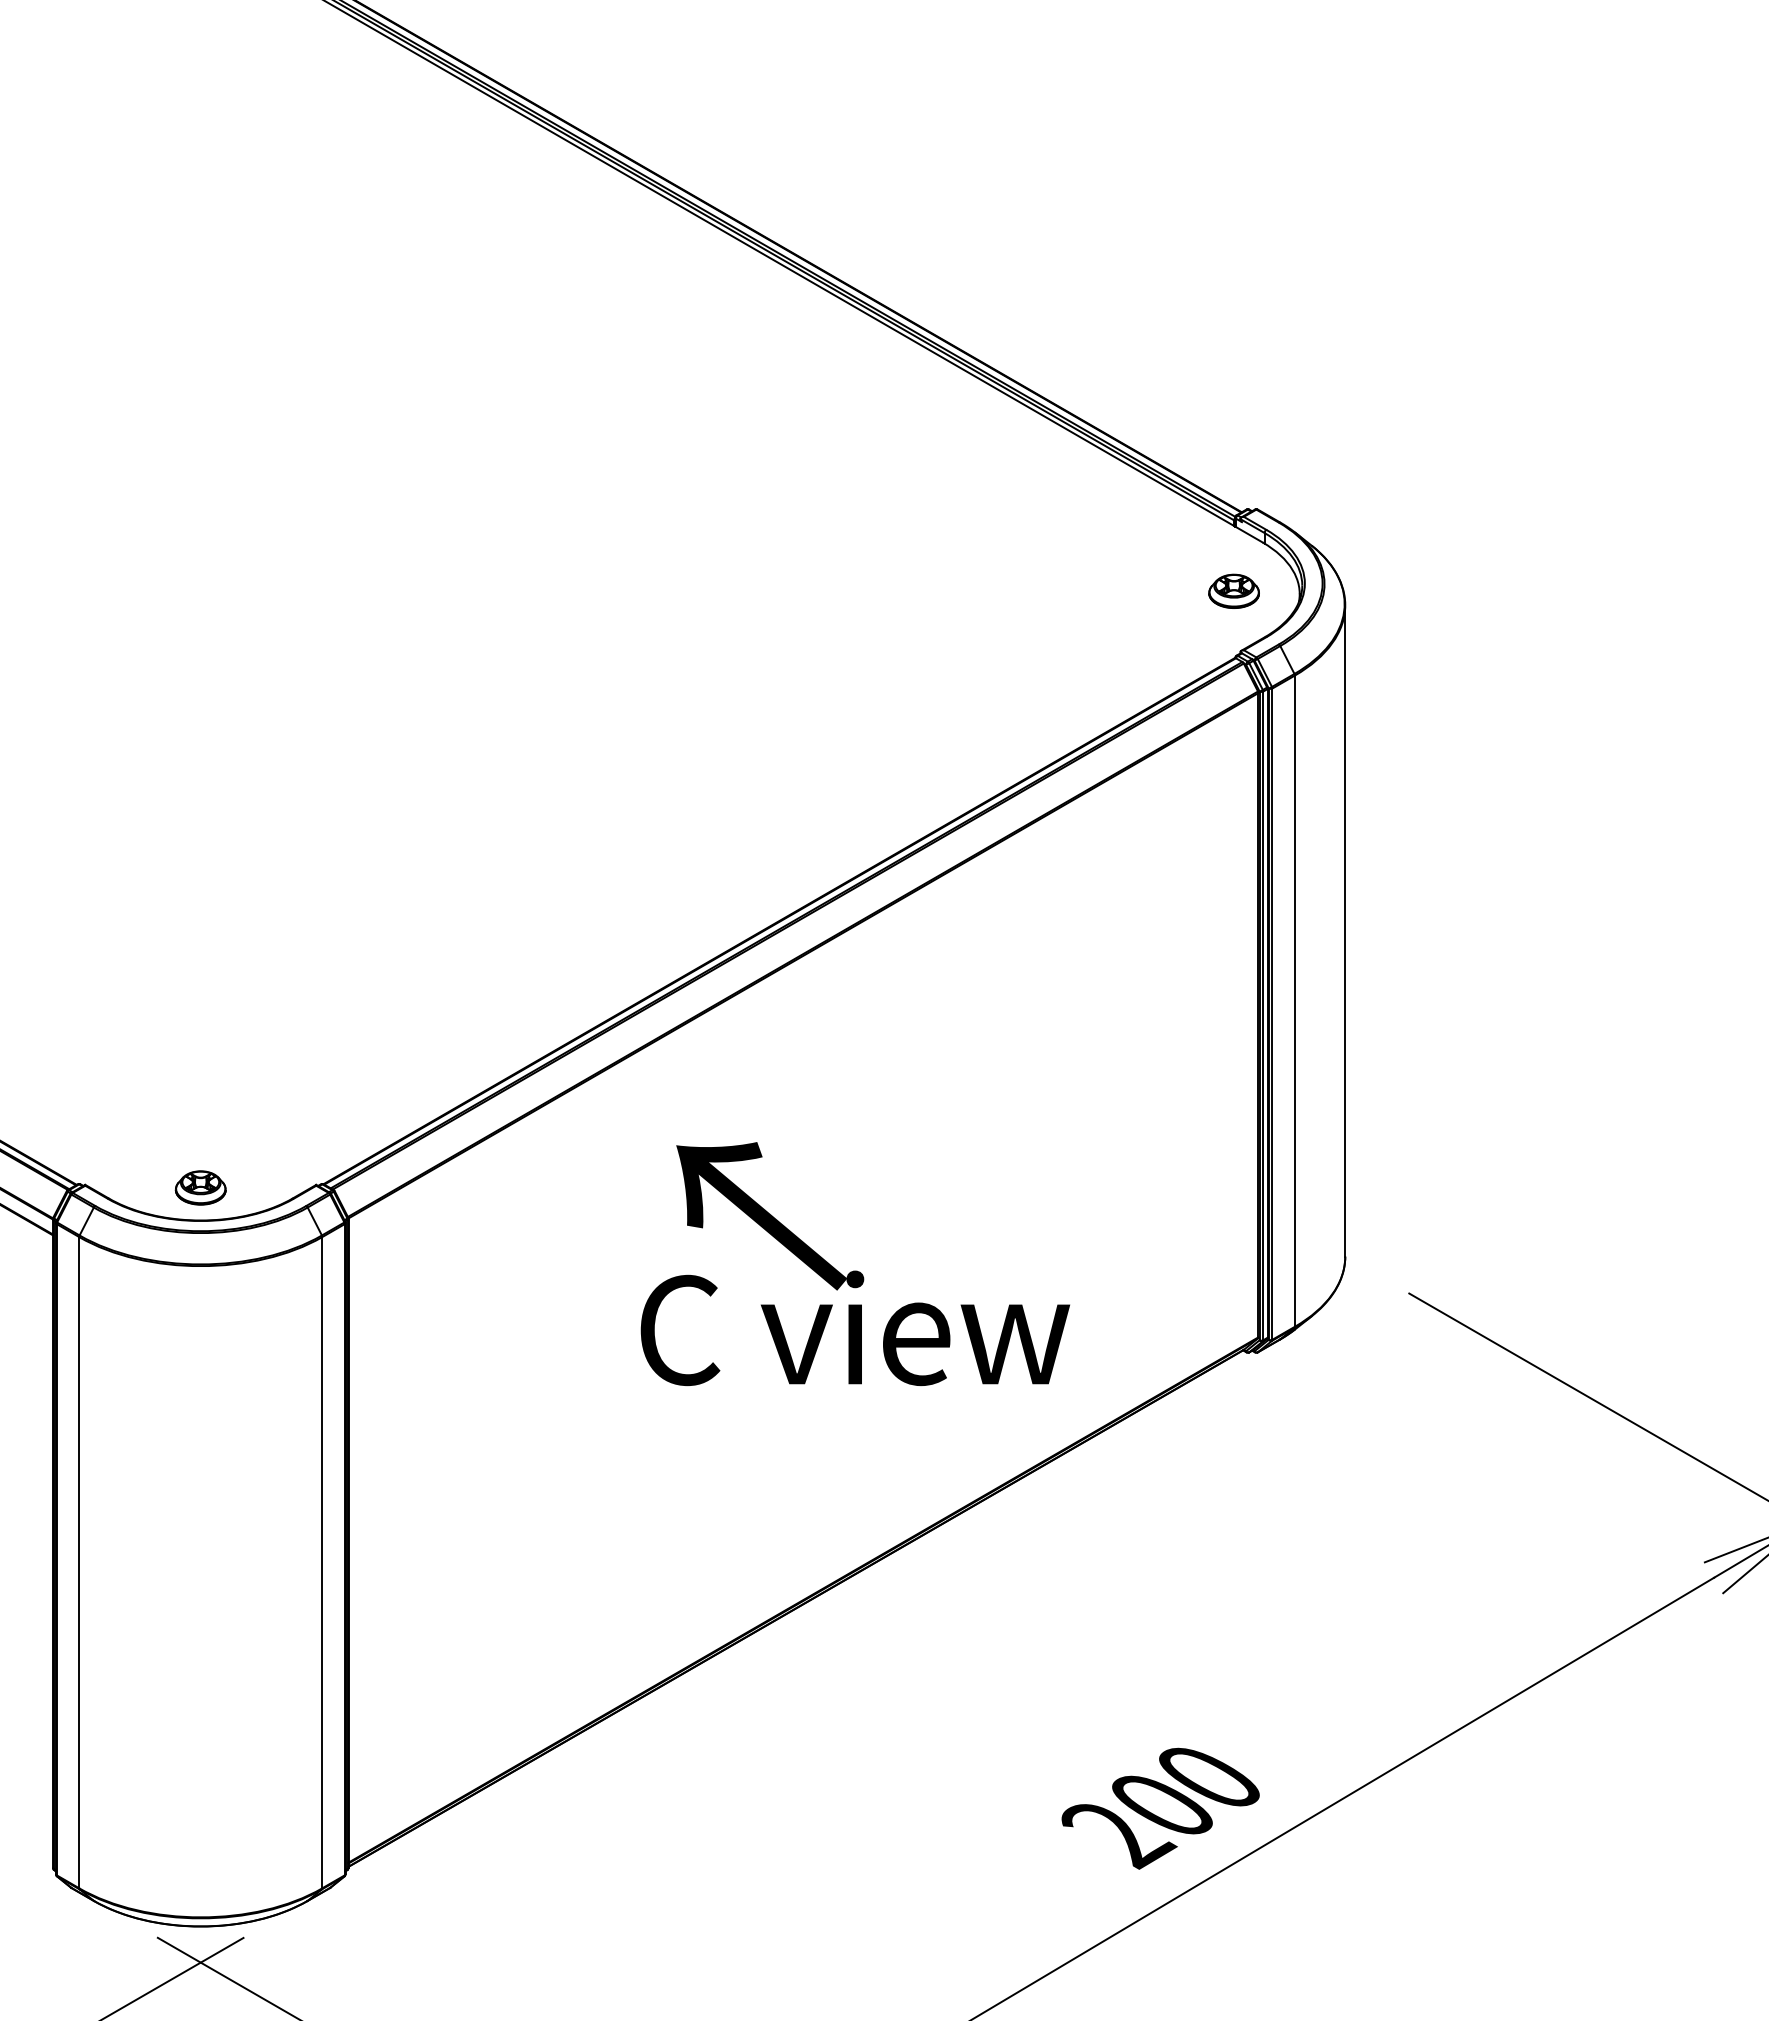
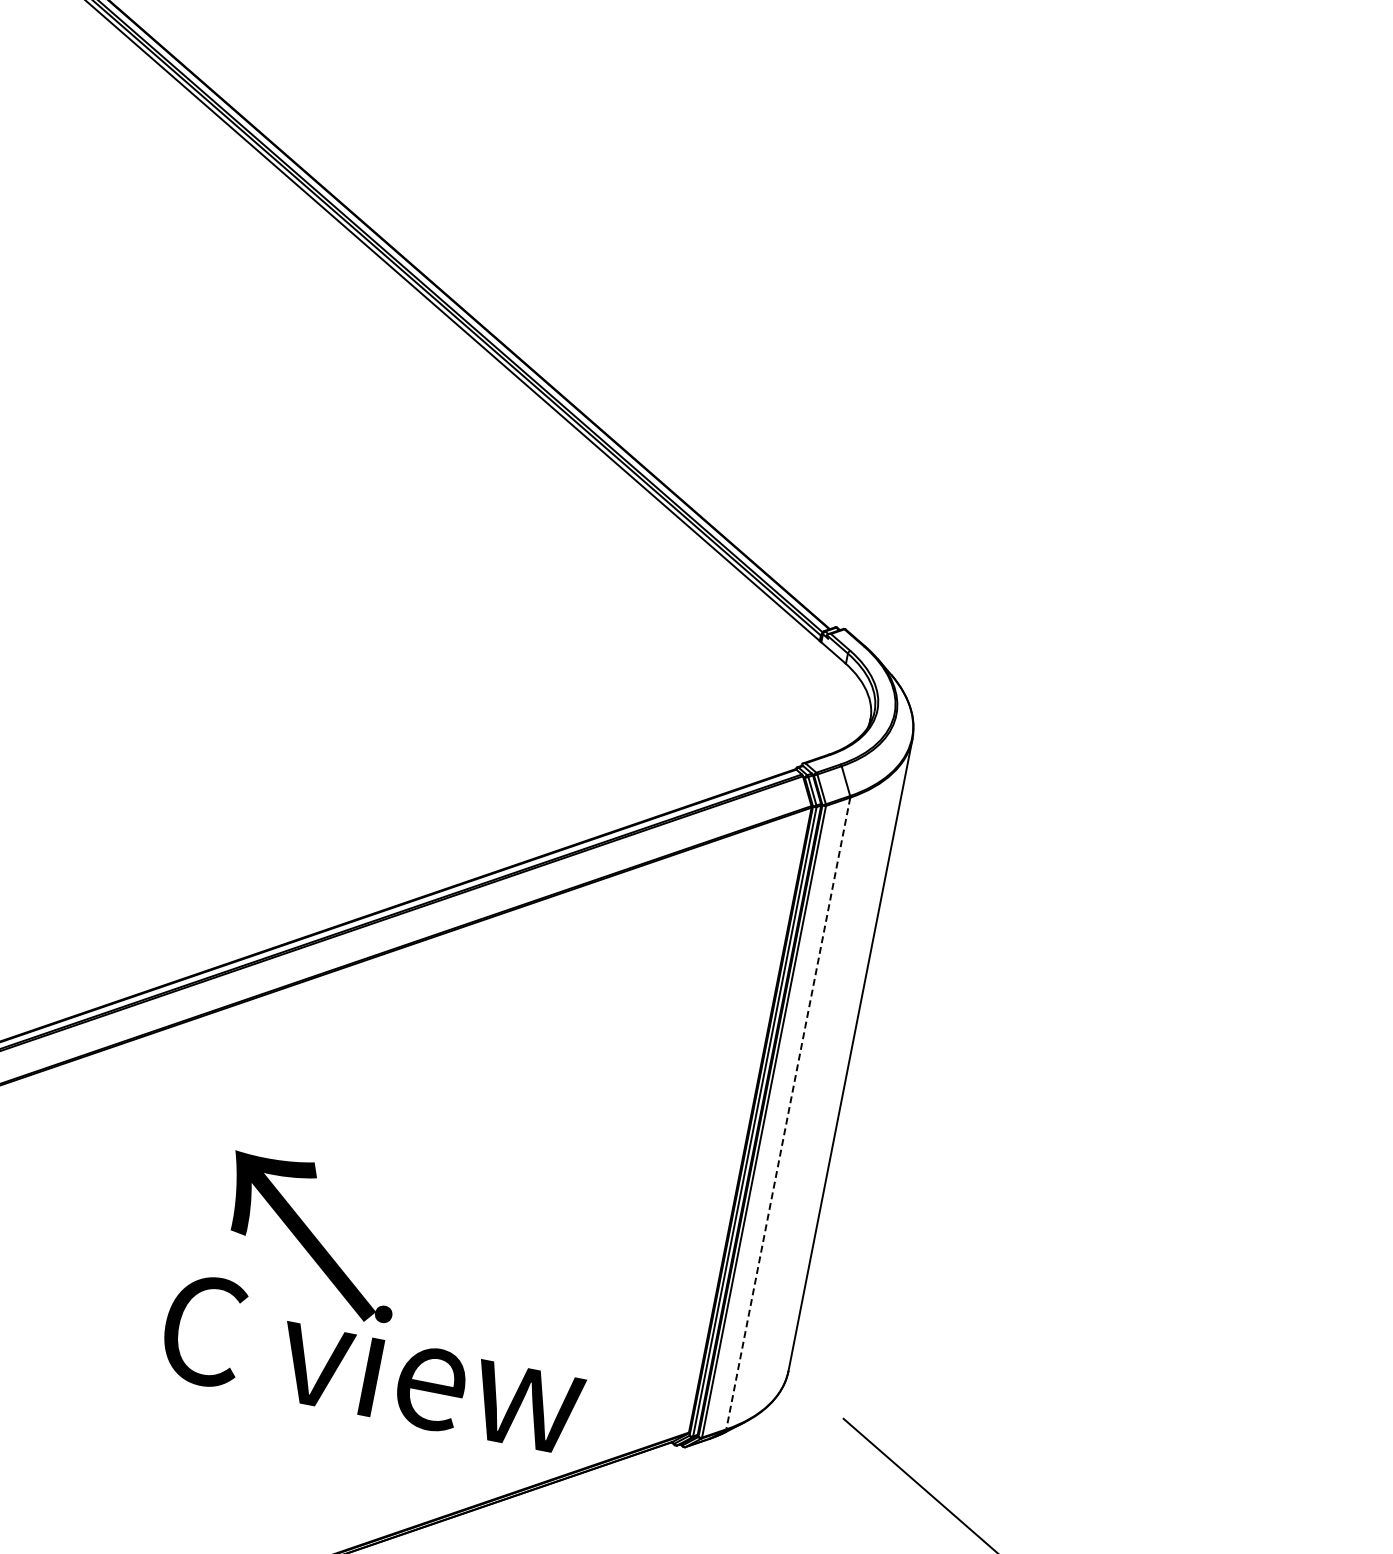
part: (1233, 590) -> (806, 703), removed
line: (1294, 1001) -> (787, 1113), solid -> dashed
text: (854, 1264) -> (385, 1299), moved

